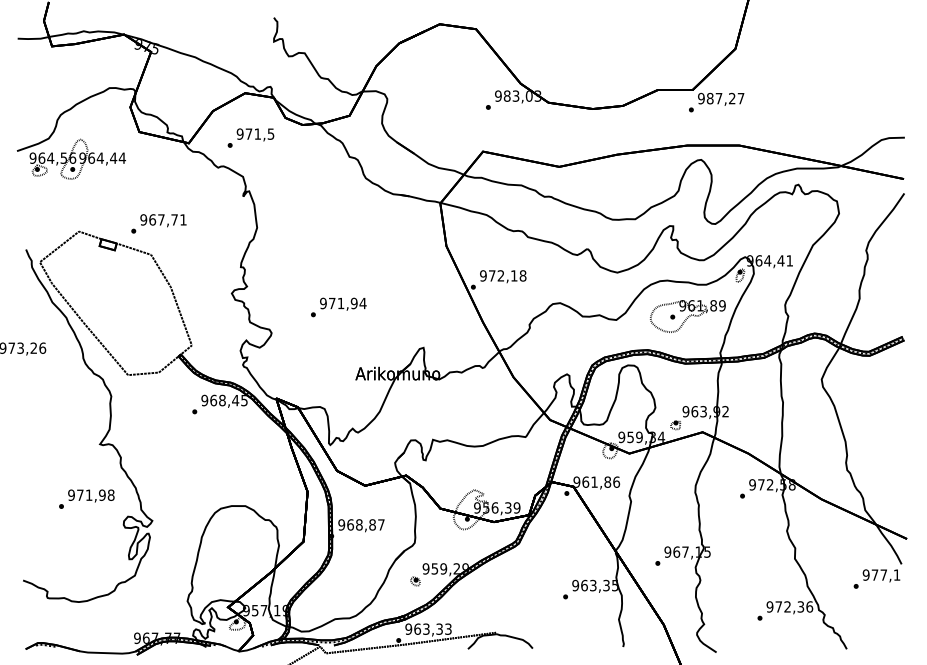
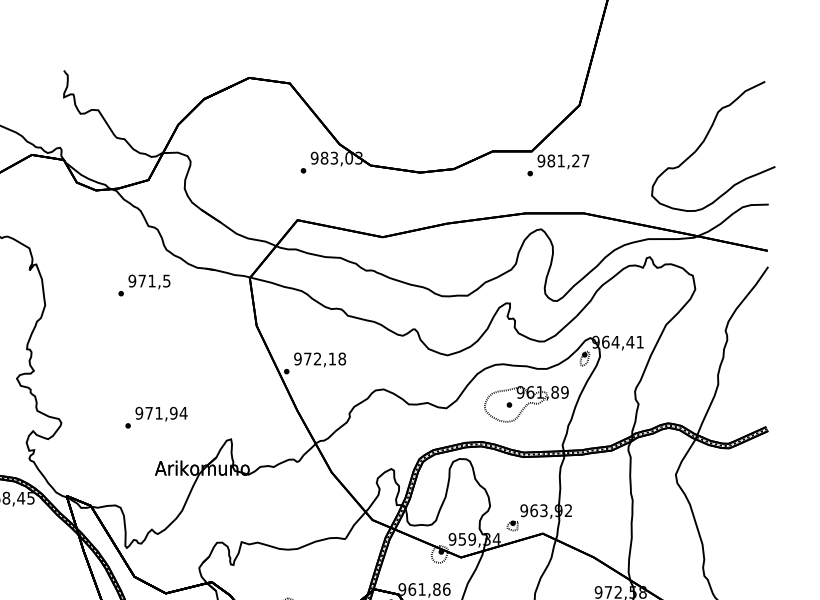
curve: (847, 81) -> (704, 141), added
text: (718, 98) -> (560, 160), 987,27 -> 981,27
text: (250, 137) -> (143, 284), moved
text: (338, 307) -> (156, 417), moved

